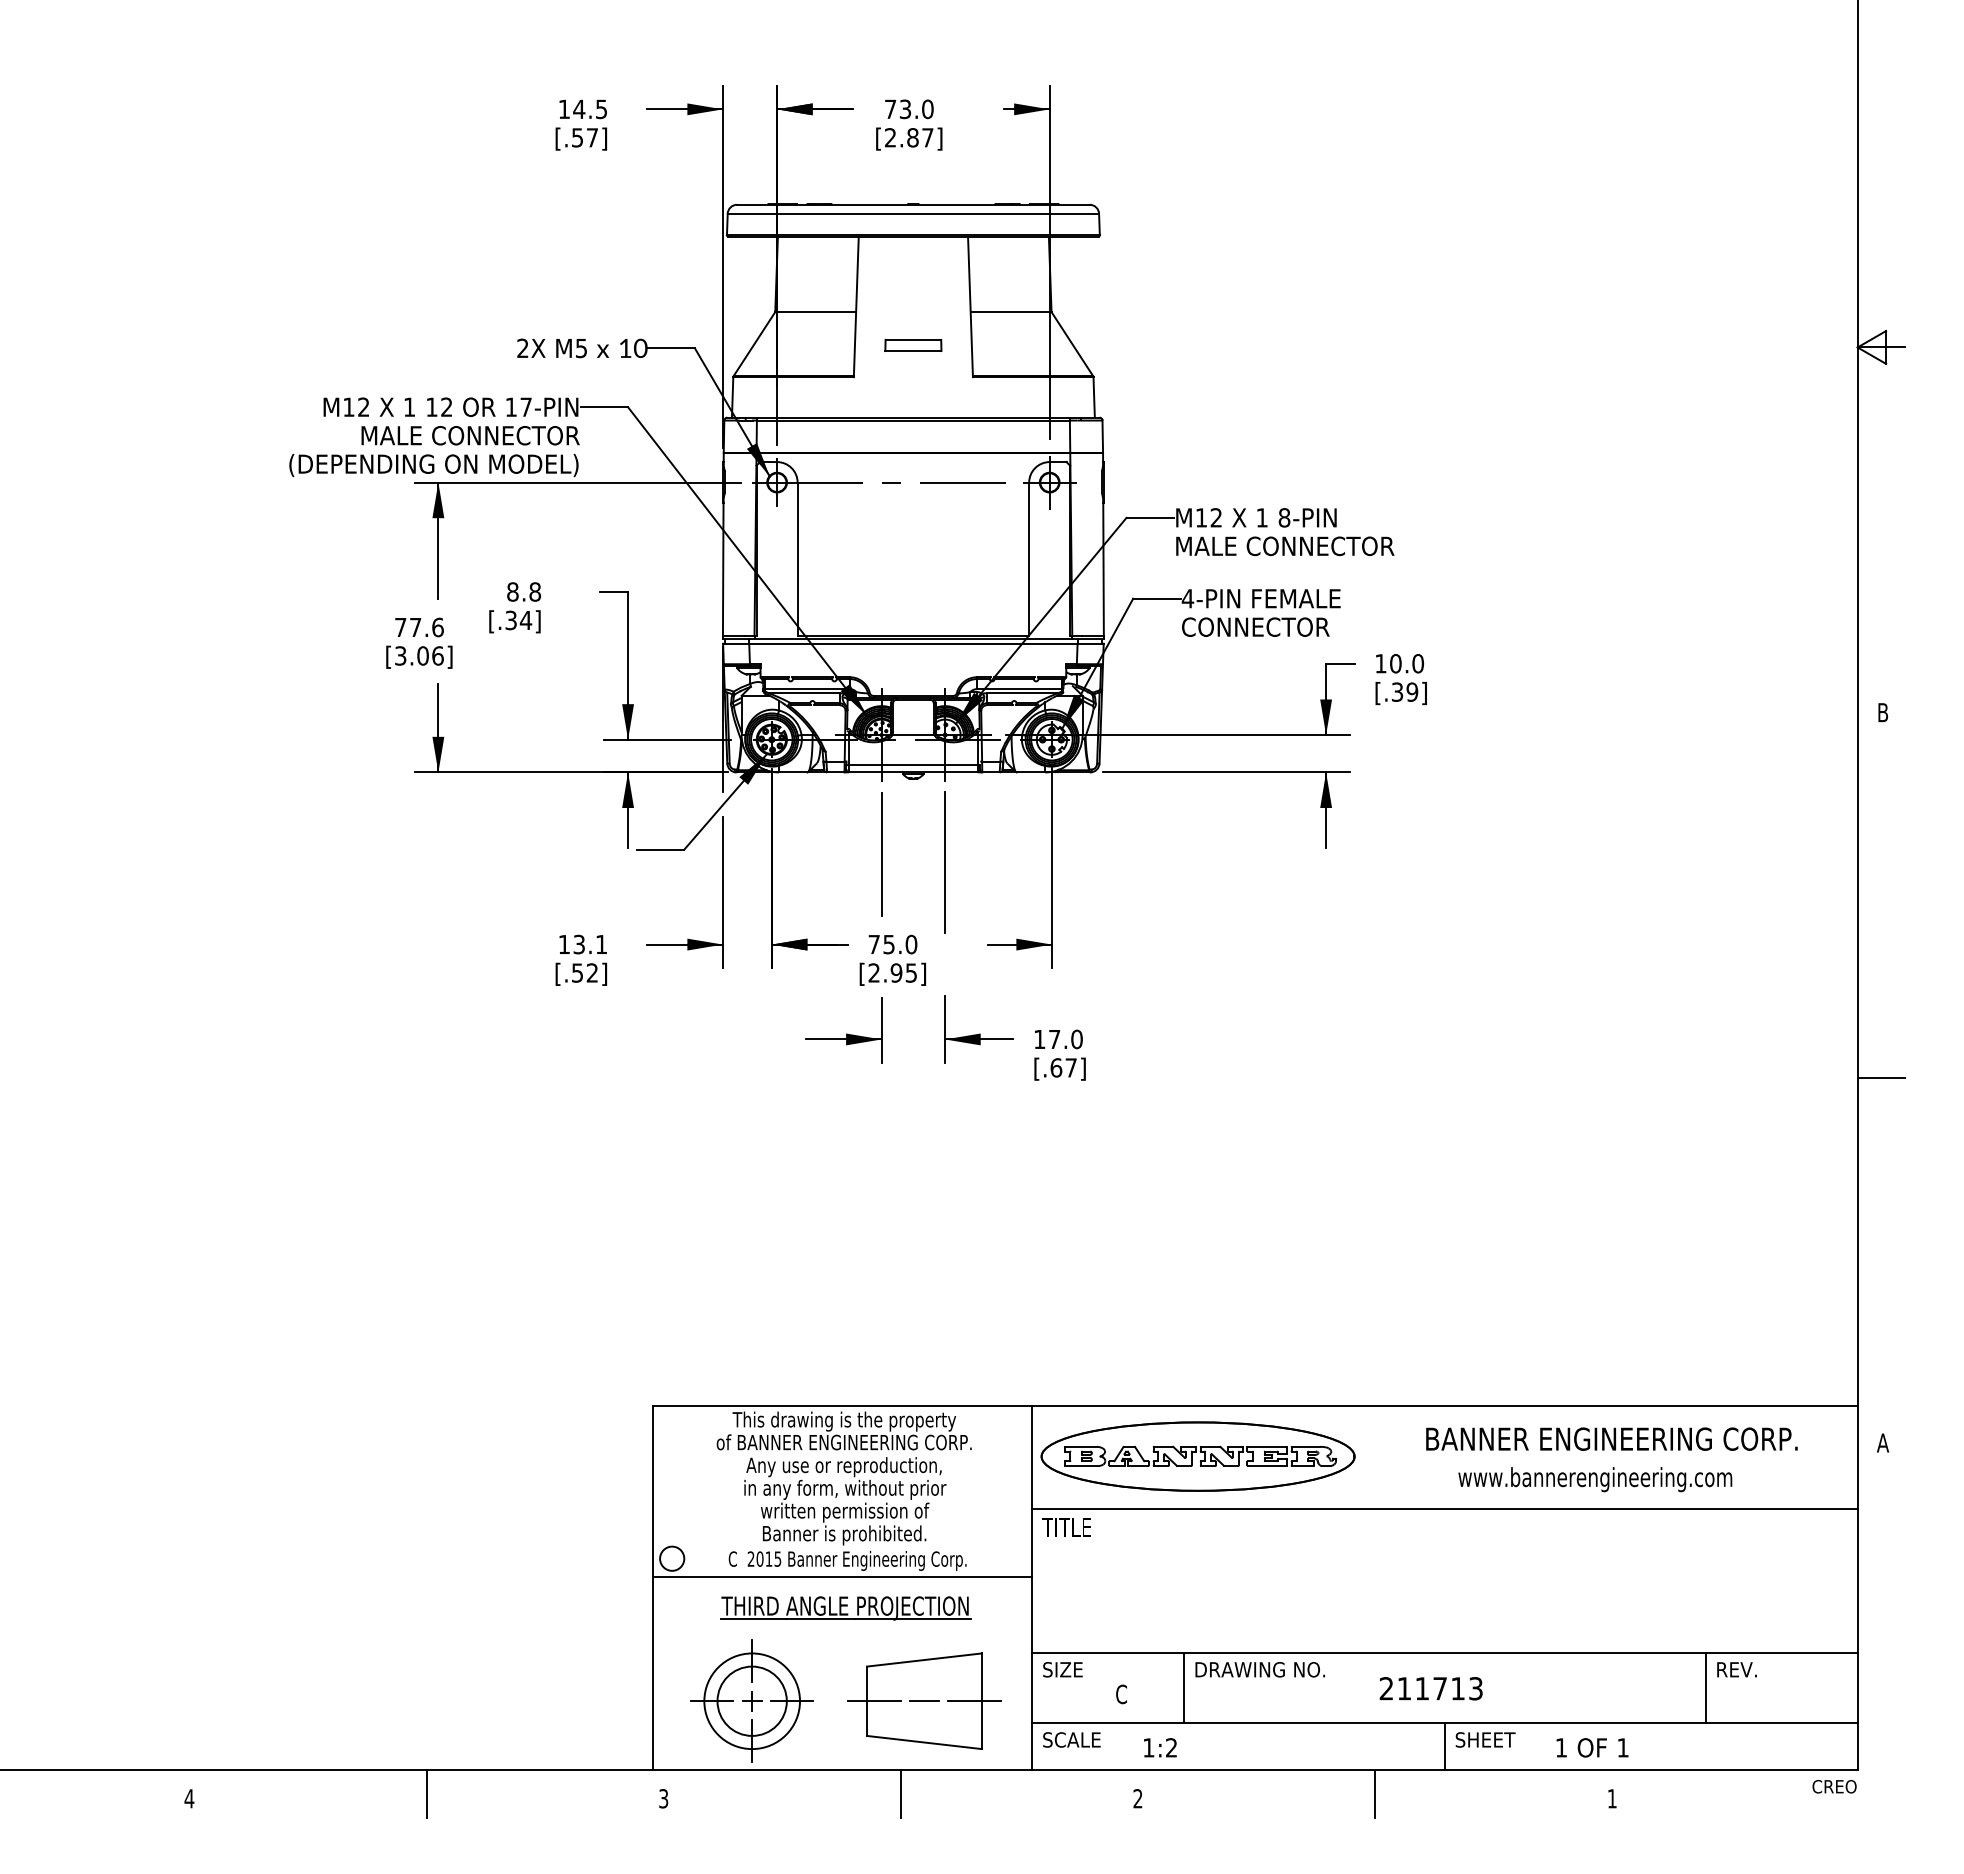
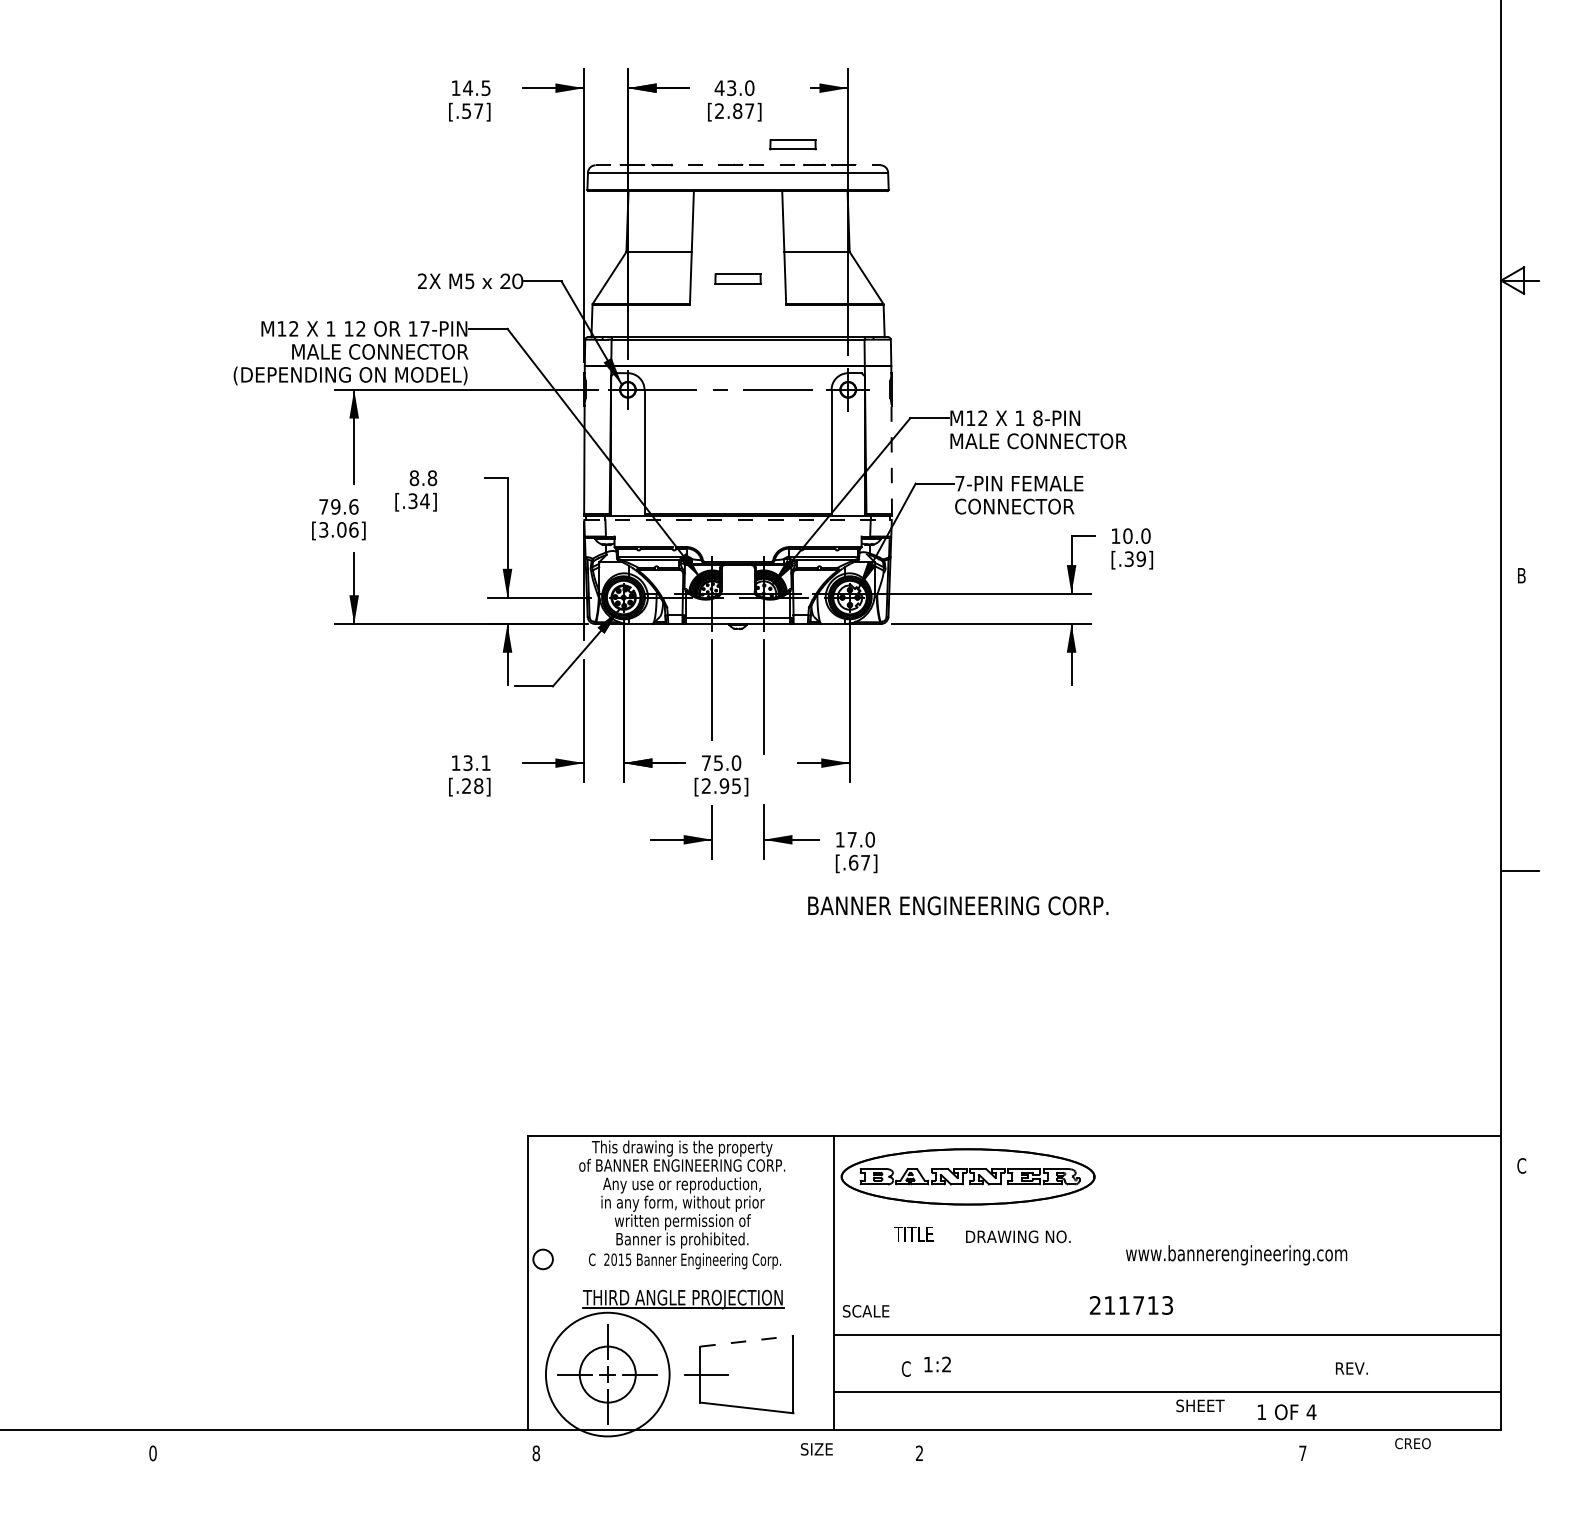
text: (890, 108) -> (719, 87), 73.0 -> 43.0
part: (981, 179) -> (793, 144), added
line: (913, 204) -> (738, 165), solid -> dashed
text: (625, 347) -> (505, 280), 10 -> 20
line: (1103, 568) -> (891, 459), solid -> dashed
text: (1187, 598) -> (959, 483), 4-PIN -> 7-PIN
text: (415, 627) -> (335, 506), 77.6 -> 79.6
line: (913, 643) -> (738, 519), solid -> dashed
text: (585, 972) -> (473, 785), [.52] -> [.28]
text: (1611, 1438) -> (957, 905), moved
text: (1883, 1442) -> (1522, 1165), A -> C
text: (1595, 1479) -> (1236, 1255), moved
line: (1444, 1508) -> (1167, 1218), removed
text: (1066, 1527) -> (913, 1234), moved
line: (842, 1576) -> (680, 1273), removed
line: (924, 1660) -> (747, 1341), solid -> dashed
text: (1062, 1669) -> (816, 1449), moved
text: (1259, 1669) -> (1017, 1236), moved
text: (1736, 1669) -> (1351, 1368), moved
line: (1184, 1687) -> (957, 1363), removed
line: (1705, 1687) -> (1378, 1363), removed
text: (1430, 1688) -> (1130, 1305), moved
circle: (752, 1701) -> (608, 1374), size x1.6
line: (924, 1701) -> (747, 1374), removed
line: (974, 1701) -> (787, 1374), removed
text: (1071, 1739) -> (865, 1310), moved
line: (1445, 1746) -> (1168, 1411), removed
text: (1160, 1747) -> (937, 1364), moved
text: (1622, 1747) -> (1311, 1411), 1 -> 4
text: (1834, 1786) -> (1412, 1443), moved
line: (426, 1793) -> (344, 1449), removed
line: (900, 1793) -> (727, 1449), removed
line: (1375, 1793) -> (1111, 1449), removed
text: (189, 1798) -> (153, 1453), 4 -> 0
text: (663, 1798) -> (536, 1453), 3 -> 8
text: (1612, 1798) -> (1303, 1453), 1 -> 7

